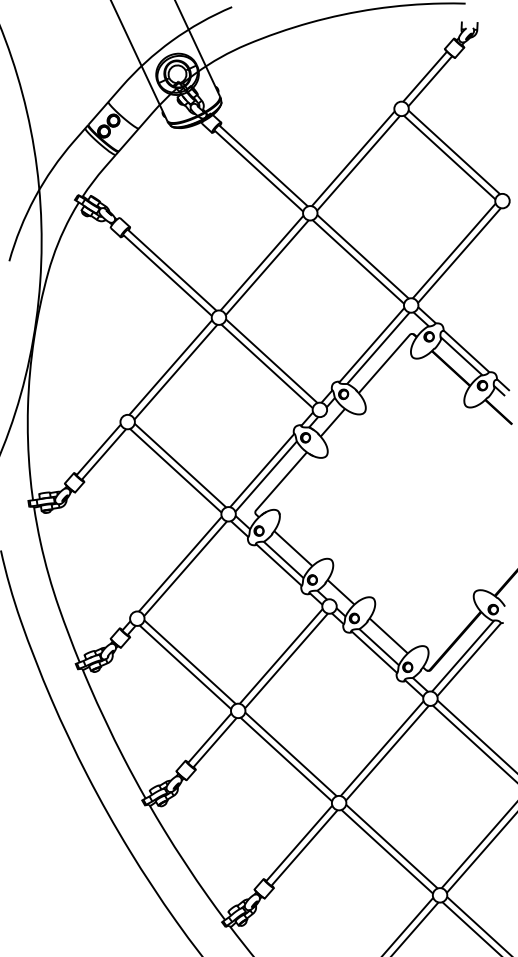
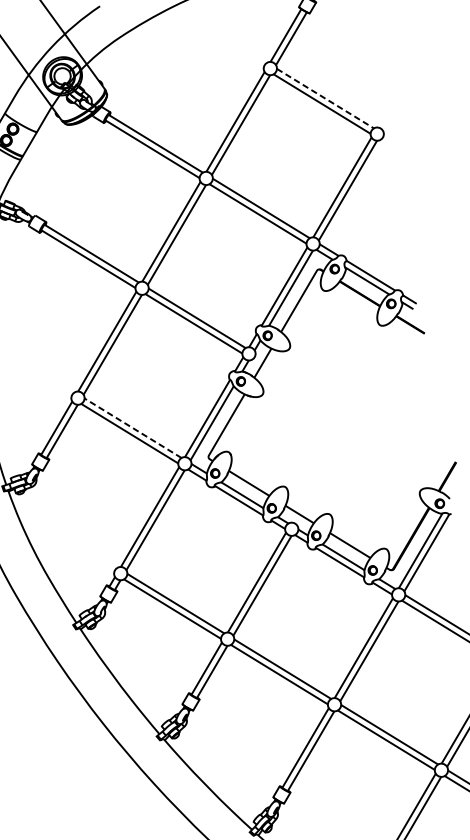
line: (454, 152) -> (325, 98), solid -> dashed
line: (180, 465) -> (133, 428), solid -> dashed

